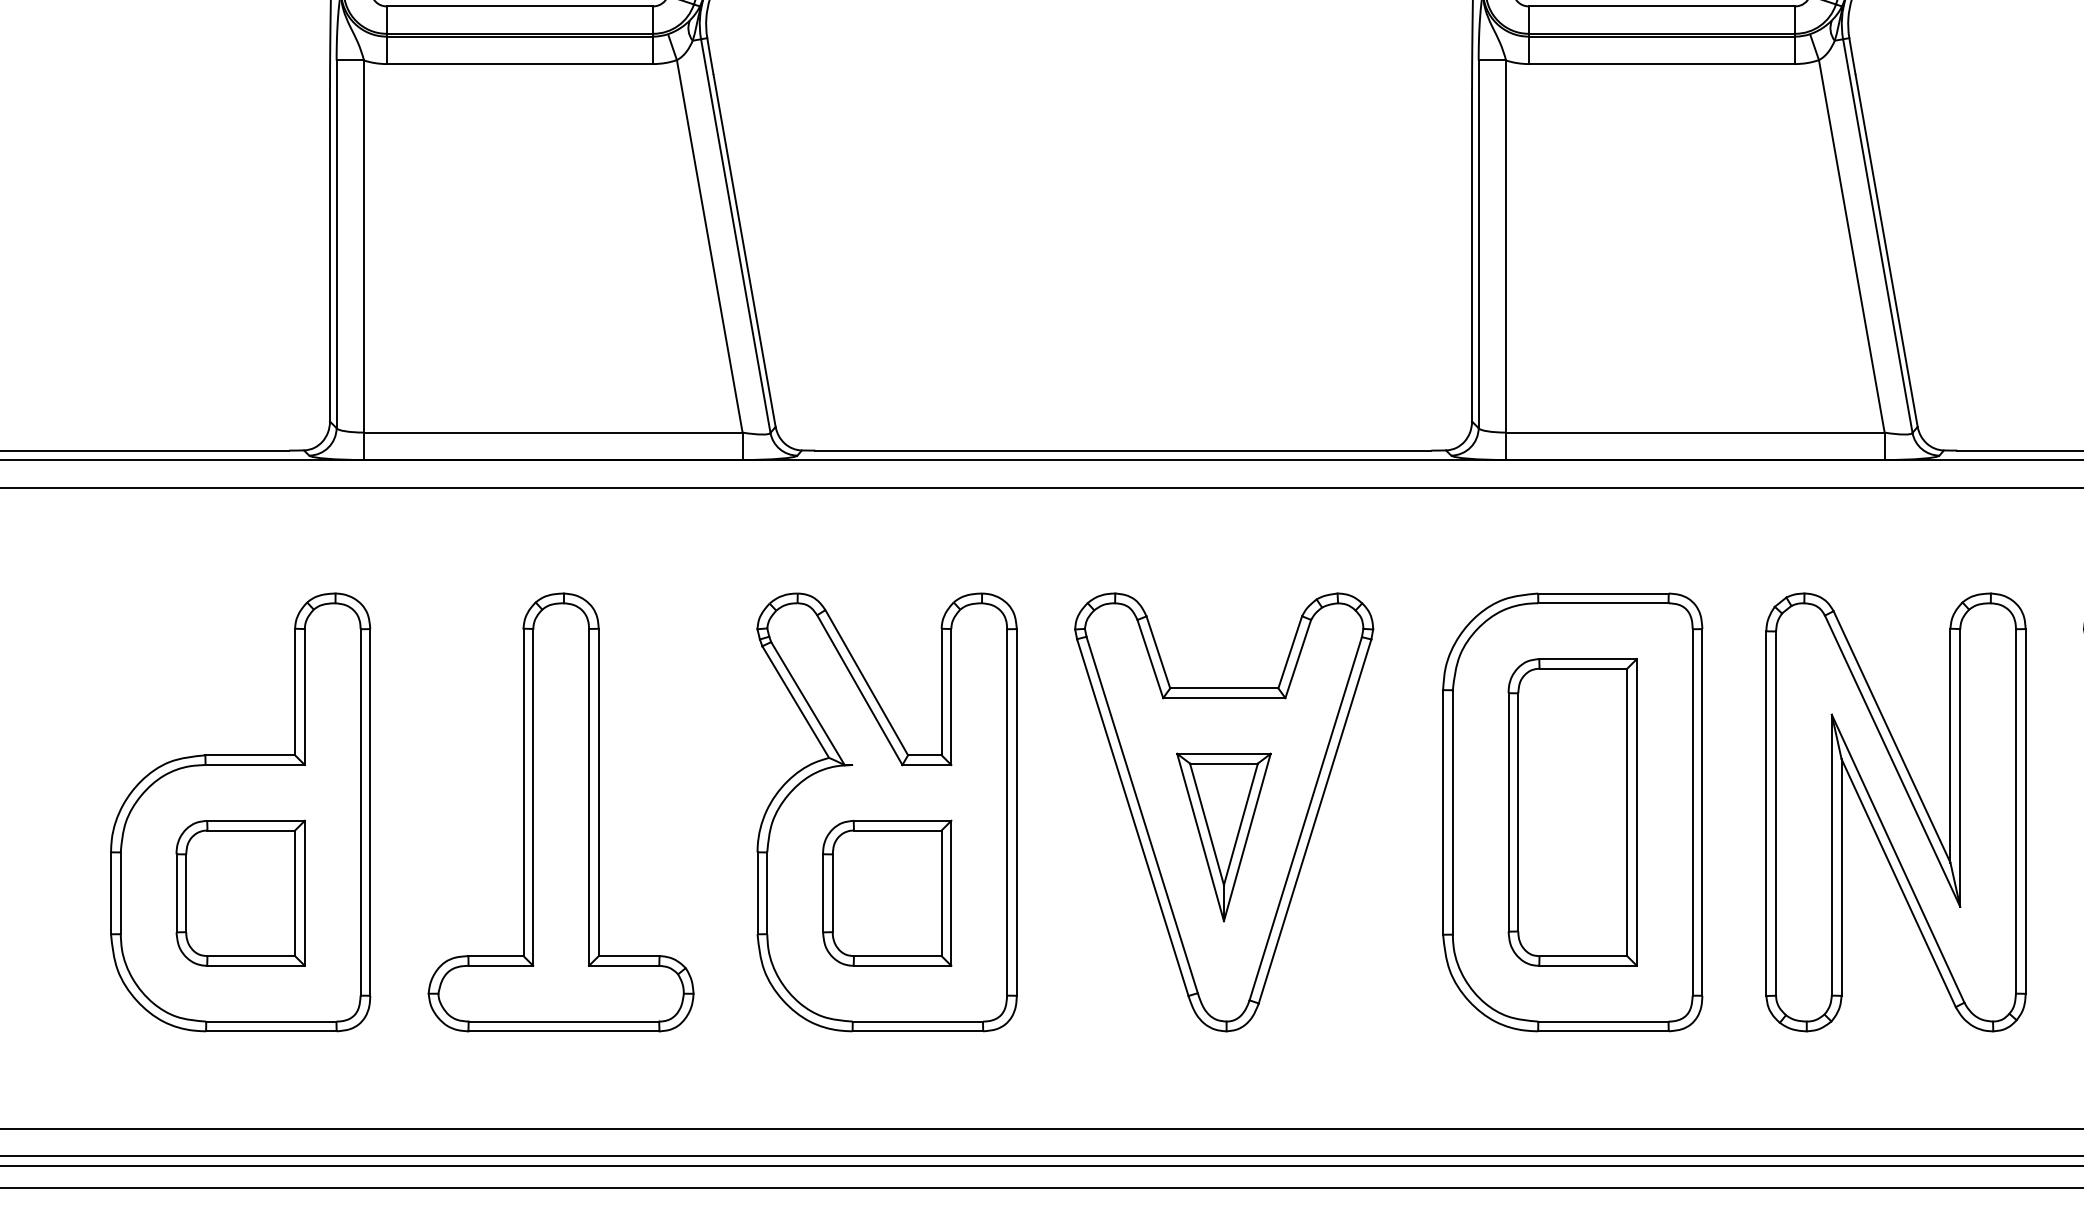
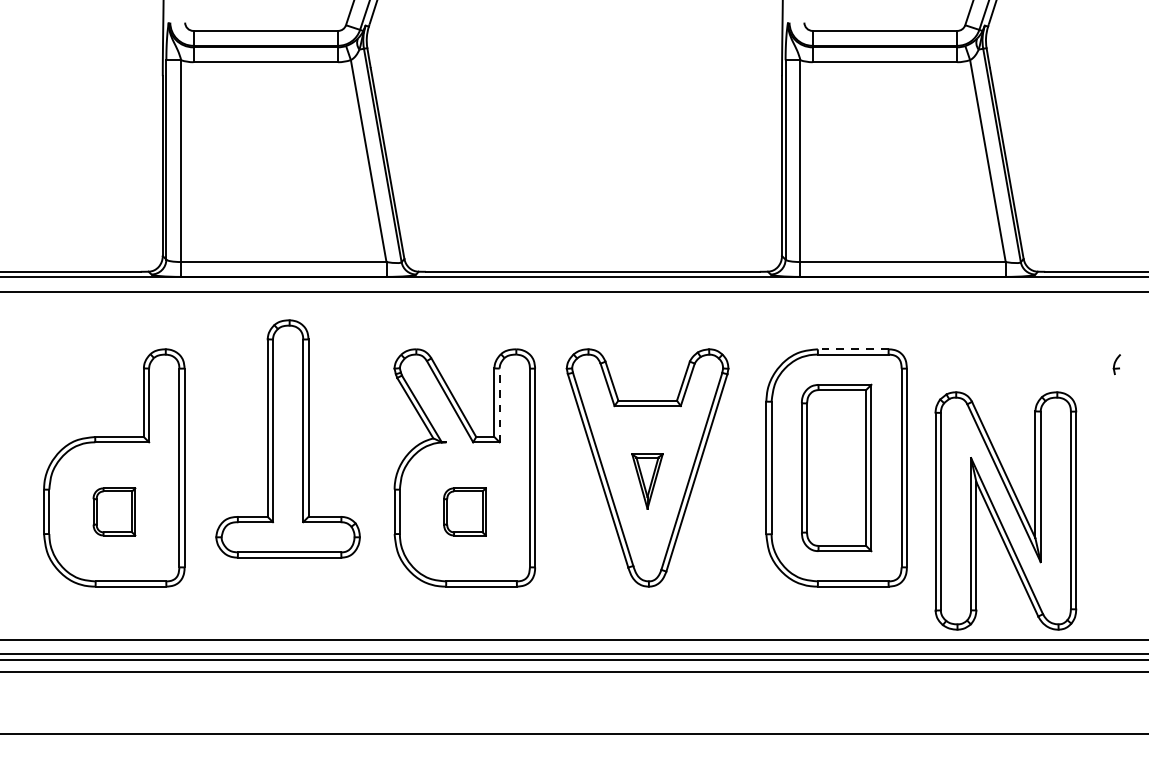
line: (1602, 593) -> (852, 349), solid -> dashed
line: (951, 697) -> (499, 405), solid -> dashed
part: (560, 811) -> (287, 438), moved
part: (1895, 811) -> (1005, 510), moved
part: (1223, 837) -> (647, 481), size x0.6
part: (240, 892) -> (114, 511), size x0.6
part: (886, 892) -> (464, 511), size x0.6

